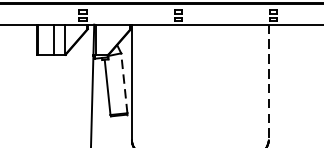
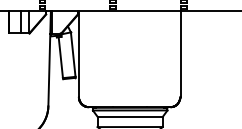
line: (124, 83) -> (73, 54), dashed -> solid
line: (268, 83) -> (180, 54), dashed -> solid

